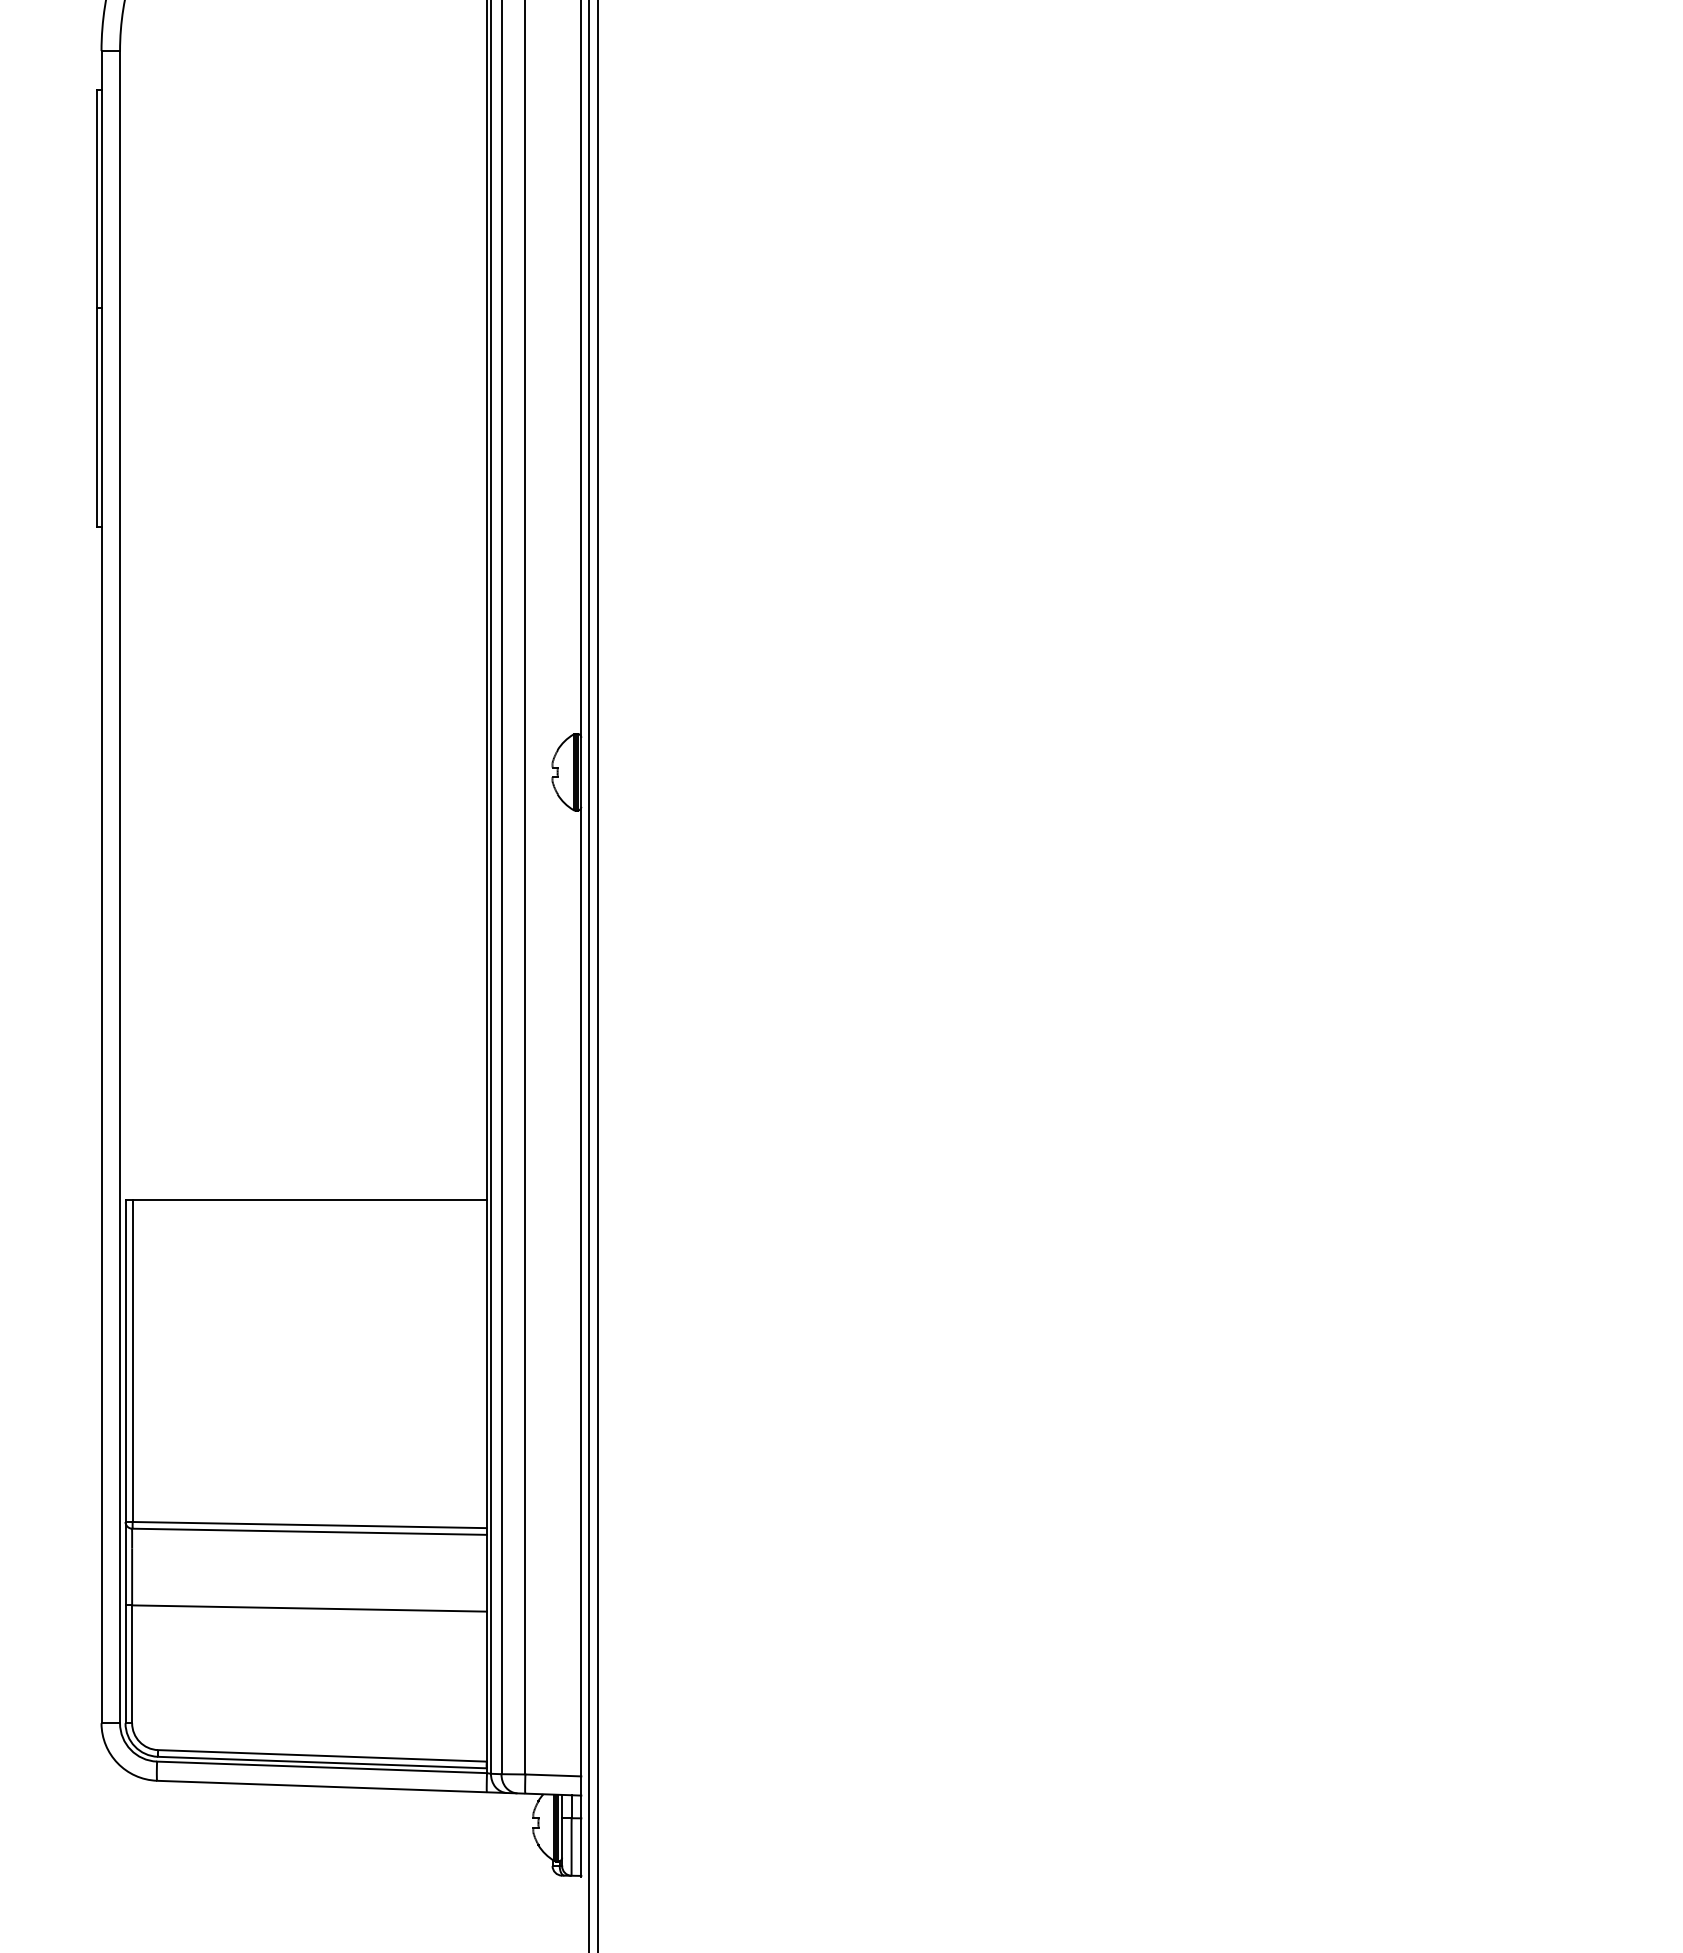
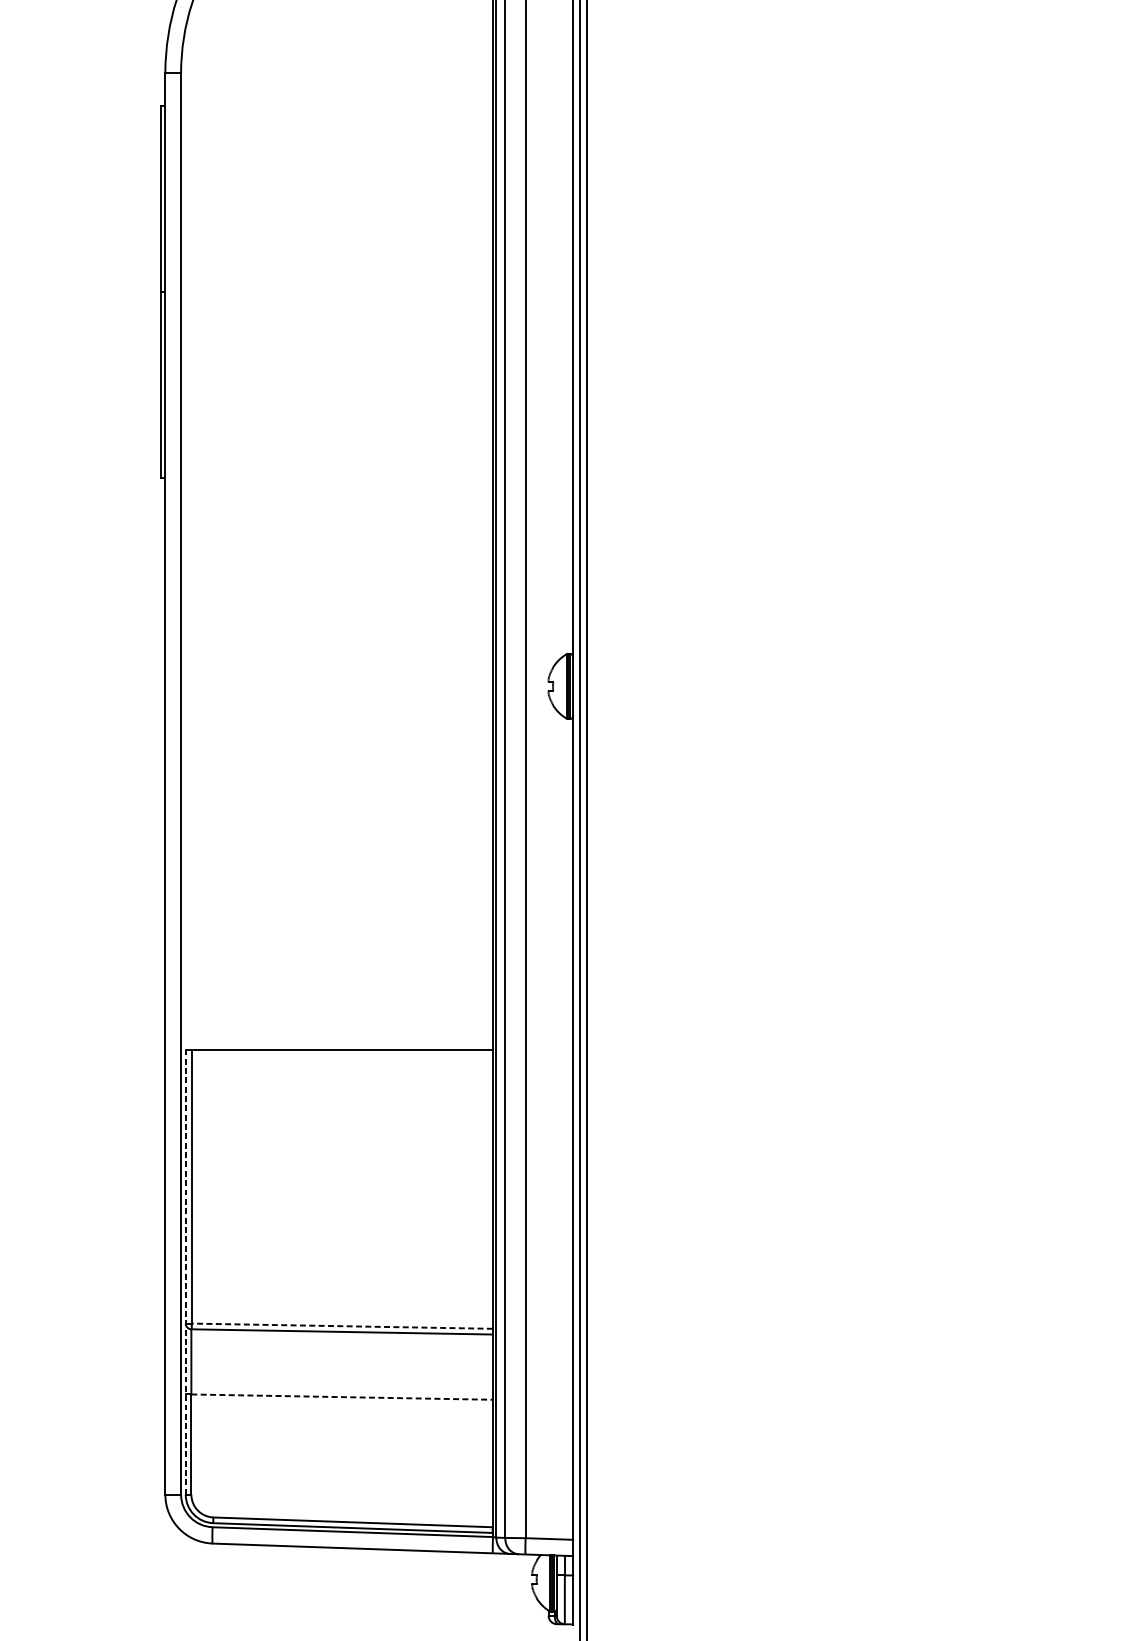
line: (125, 1461) -> (185, 1272), solid -> dashed
line: (309, 1525) -> (342, 1326), solid -> dashed
line: (309, 1608) -> (342, 1397), solid -> dashed

